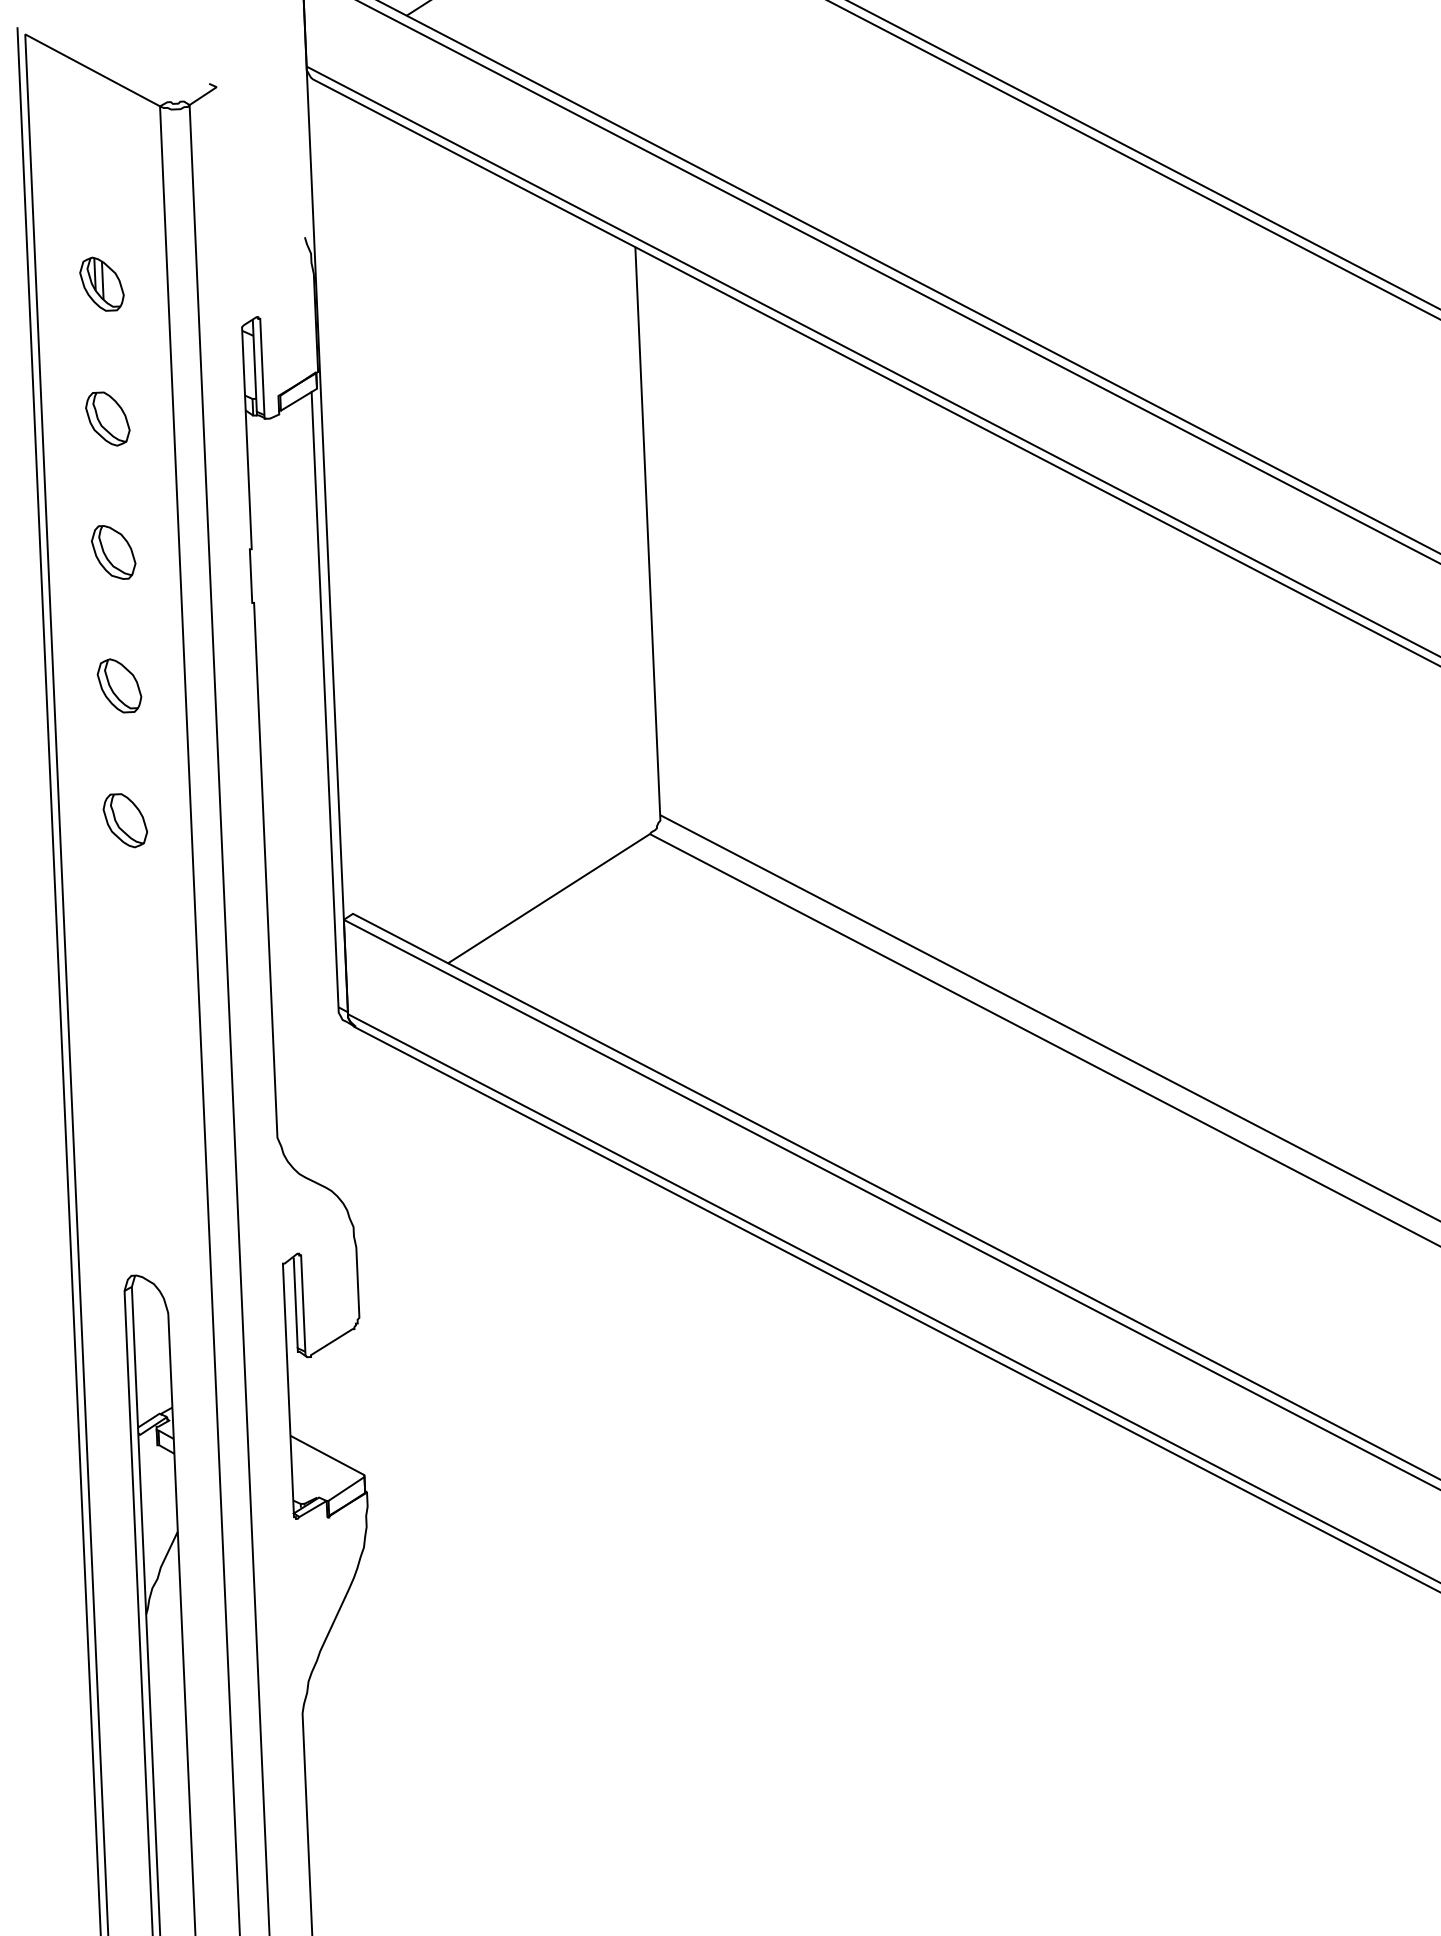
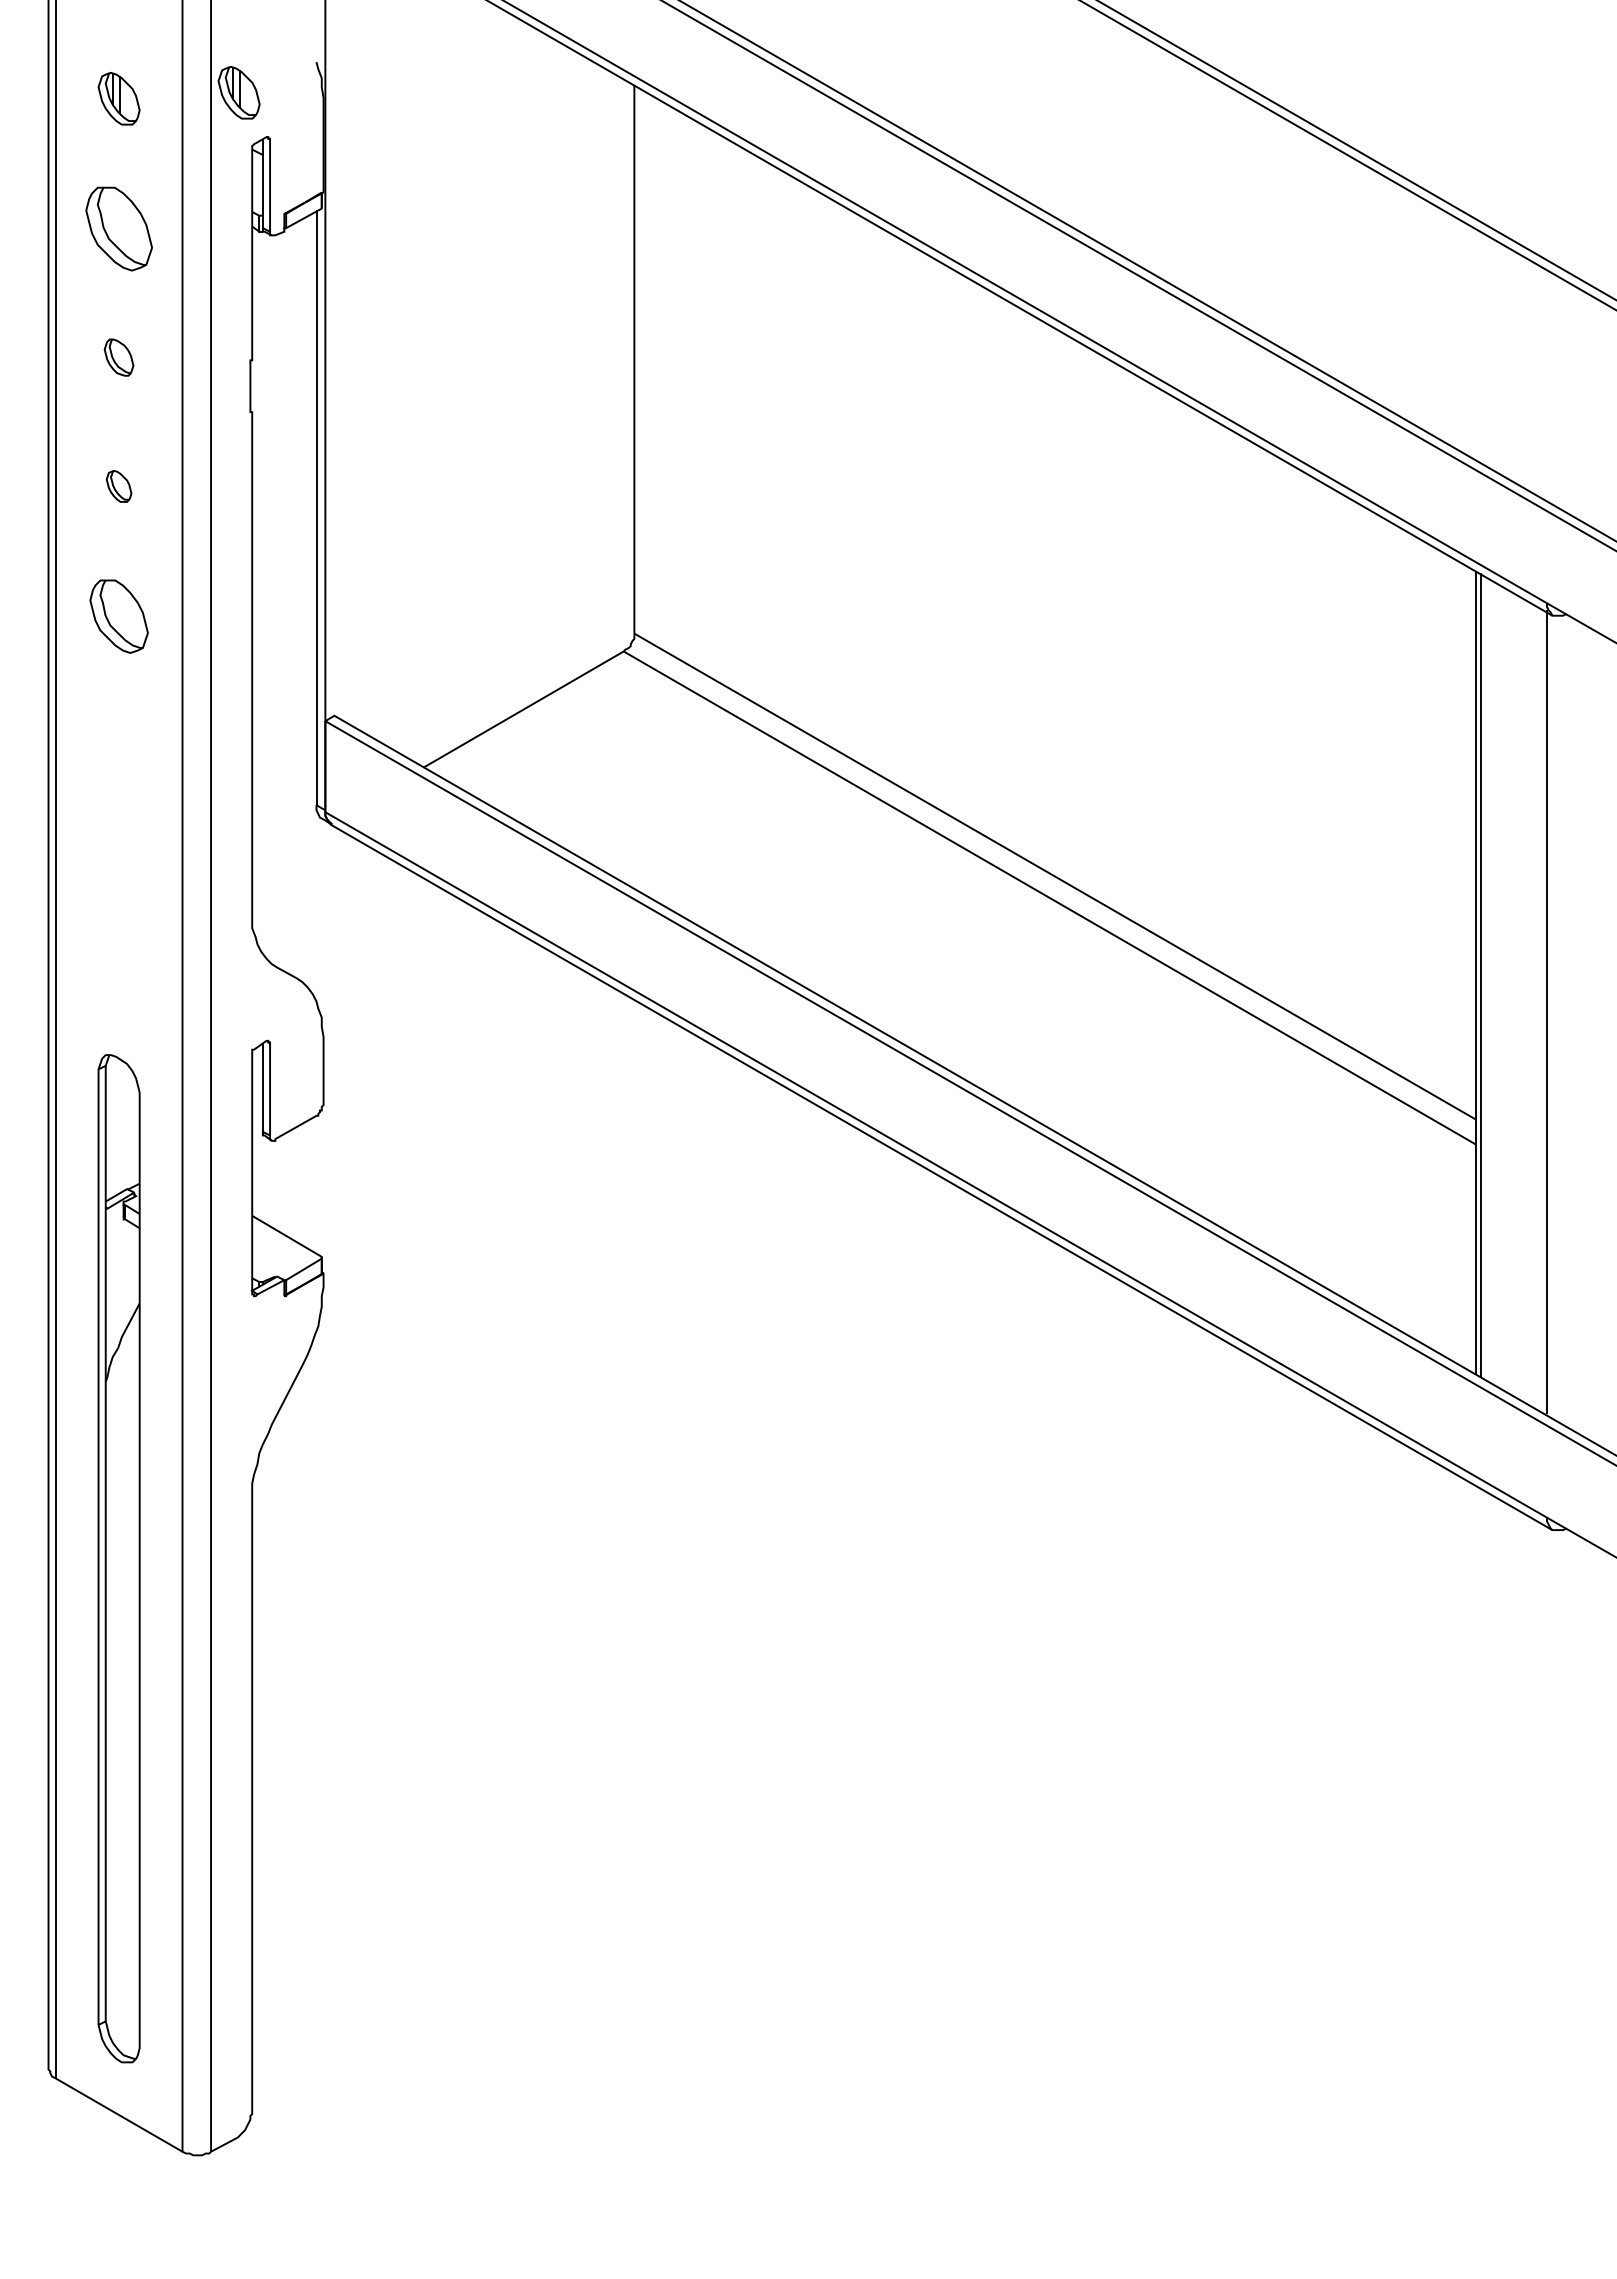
part: (225, 272) -> (238, 92), added
part: (107, 418) -> (118, 228), size x1.6
part: (113, 552) -> (118, 357), size x0.7
part: (118, 685) -> (118, 486), size x0.6
part: (124, 820) -> (118, 616), size x1.4

